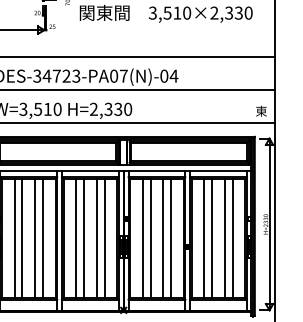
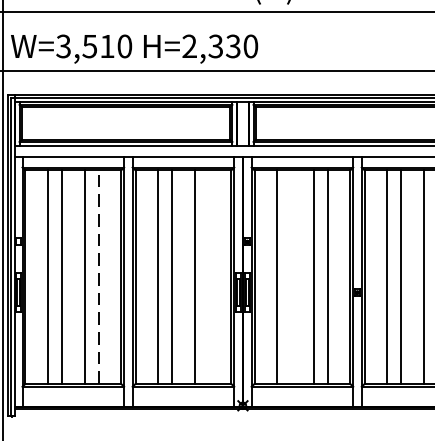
line: (42, 238) -> (97, 277), solid -> dashed
line: (104, 238) -> (208, 277), removed
line: (150, 238) -> (290, 277), removed

